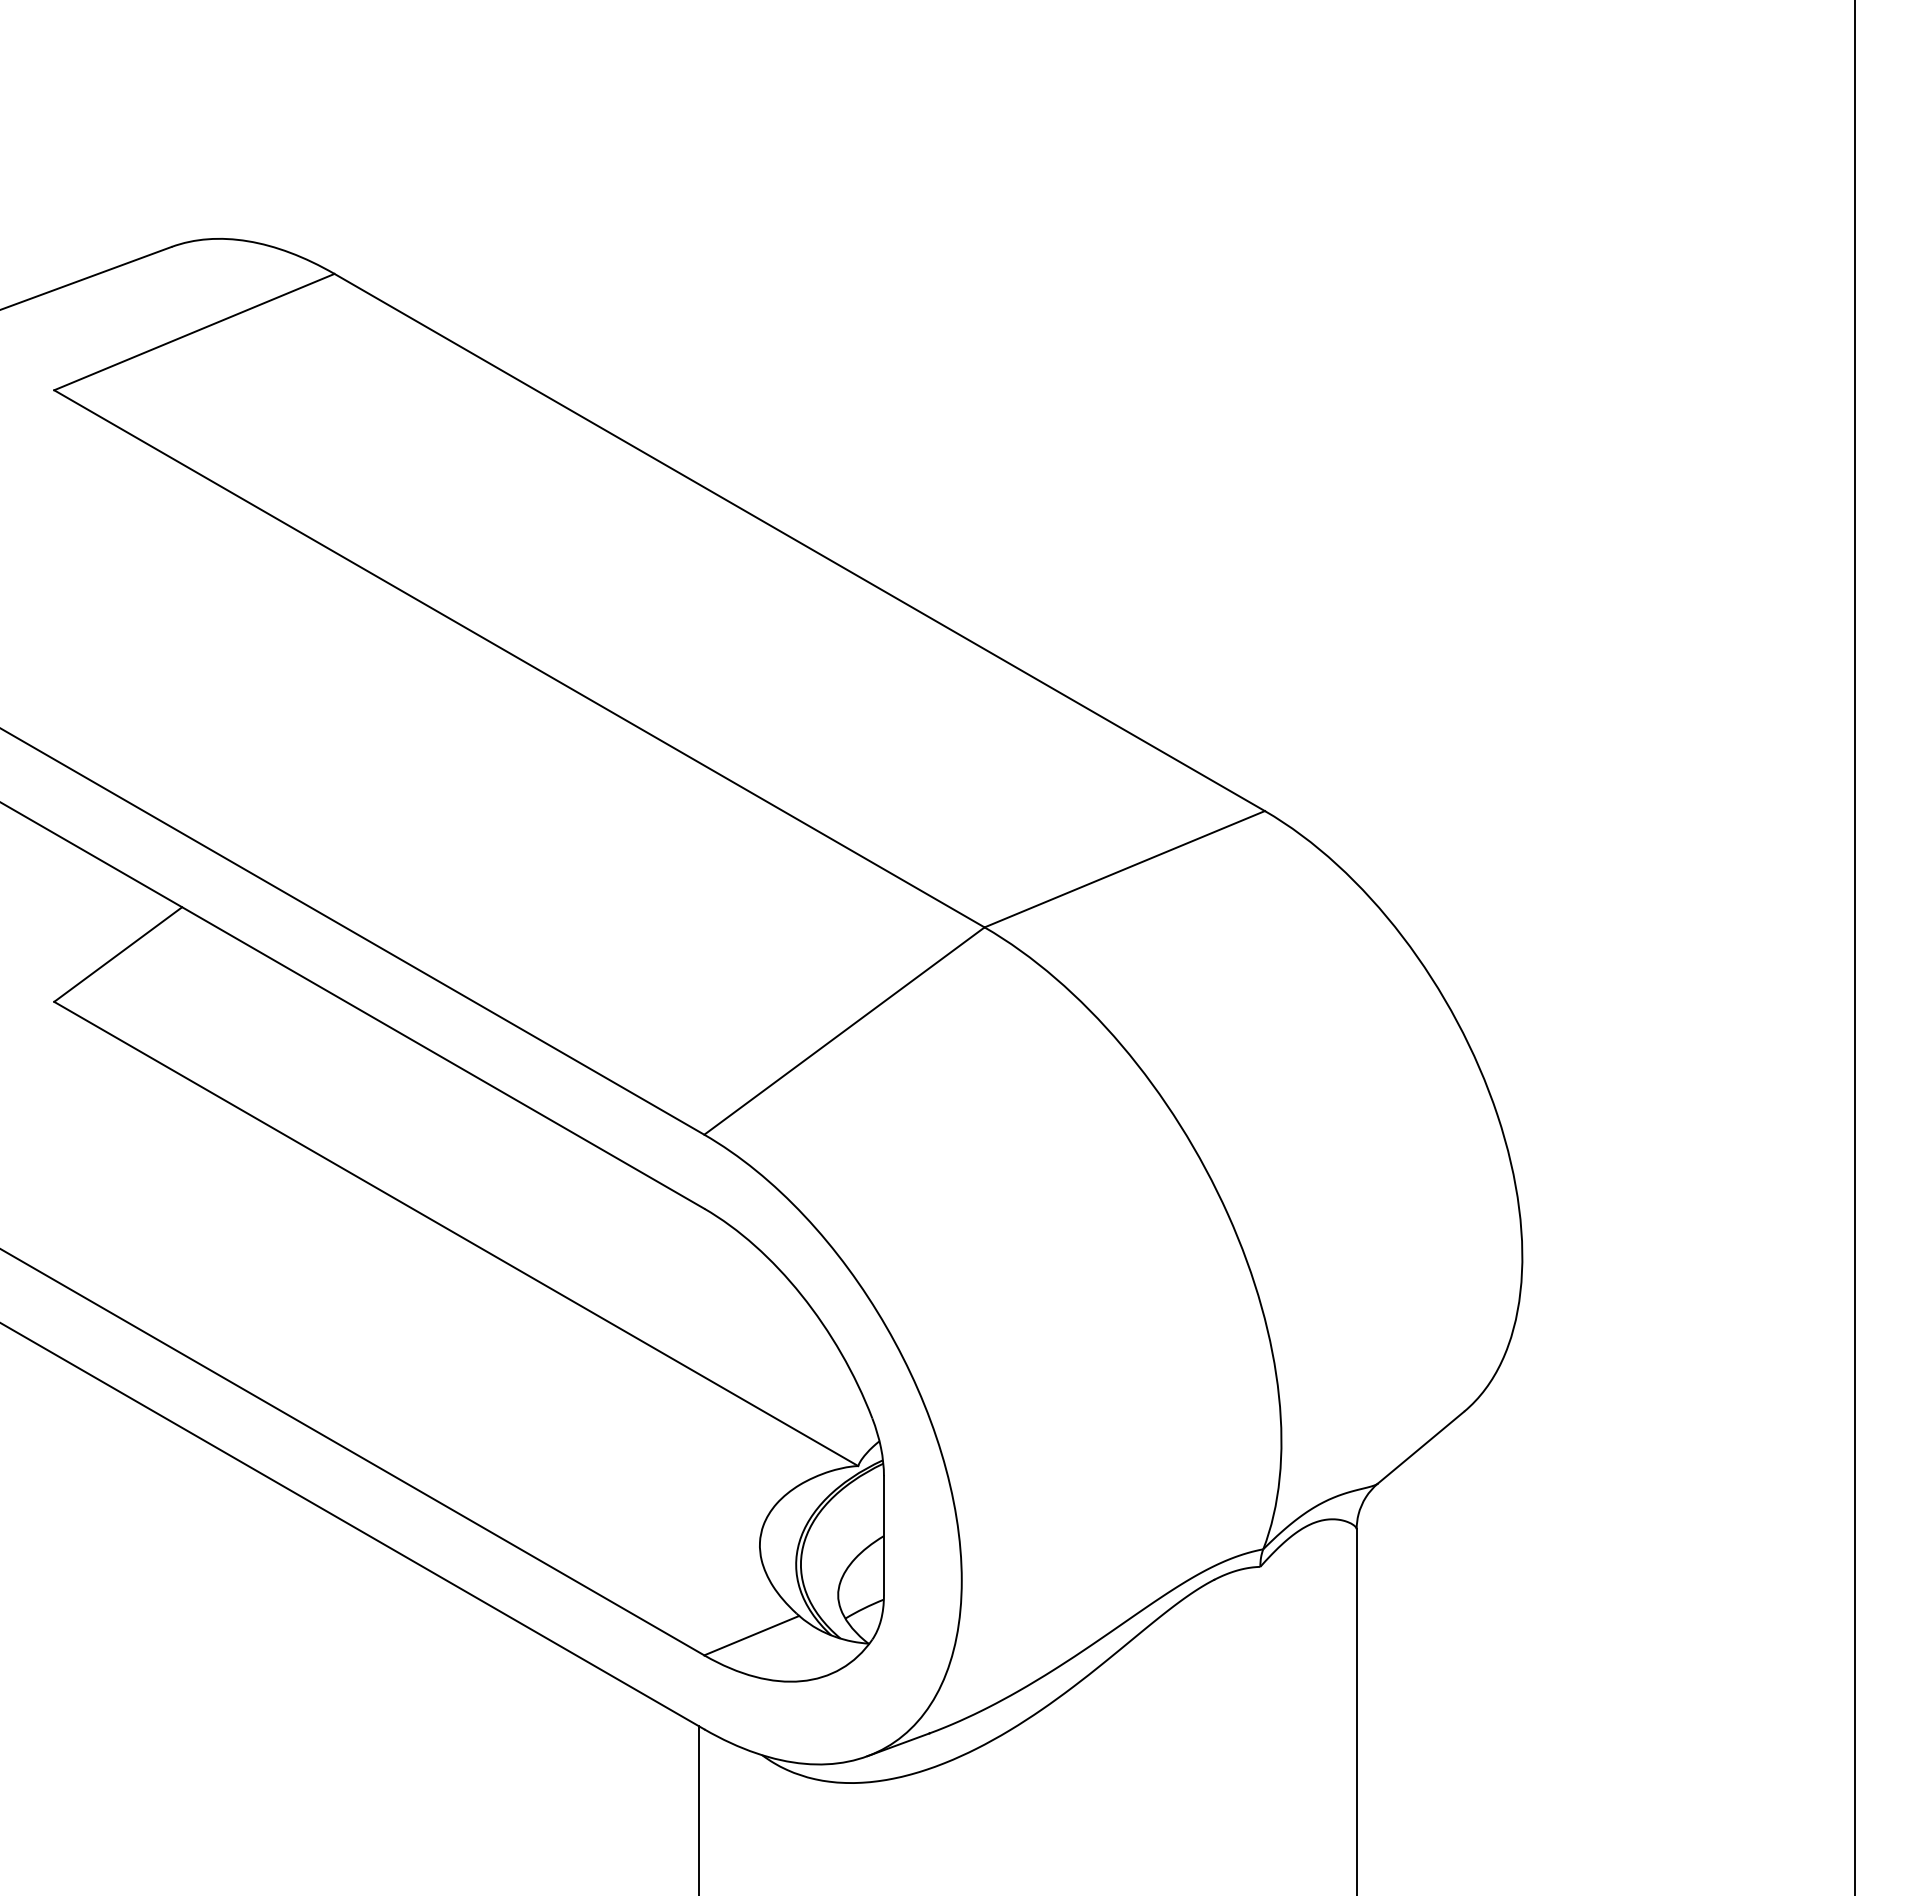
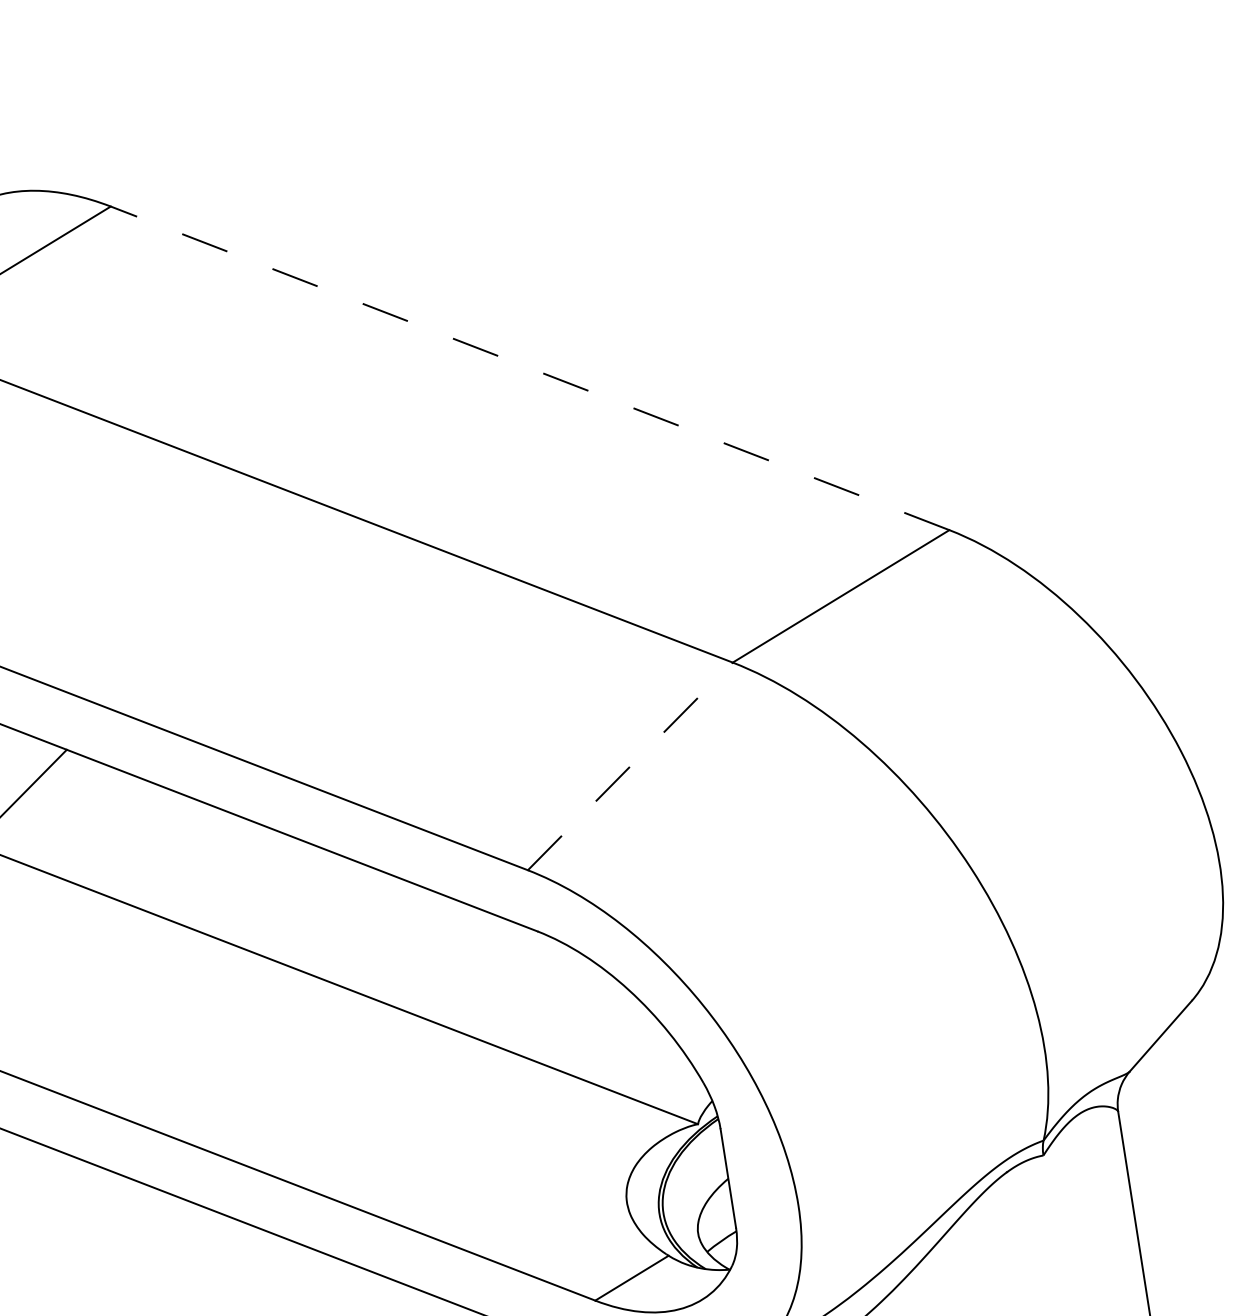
line: (799, 542) -> (529, 368), solid -> dashed
line: (844, 1030) -> (630, 765), solid -> dashed

